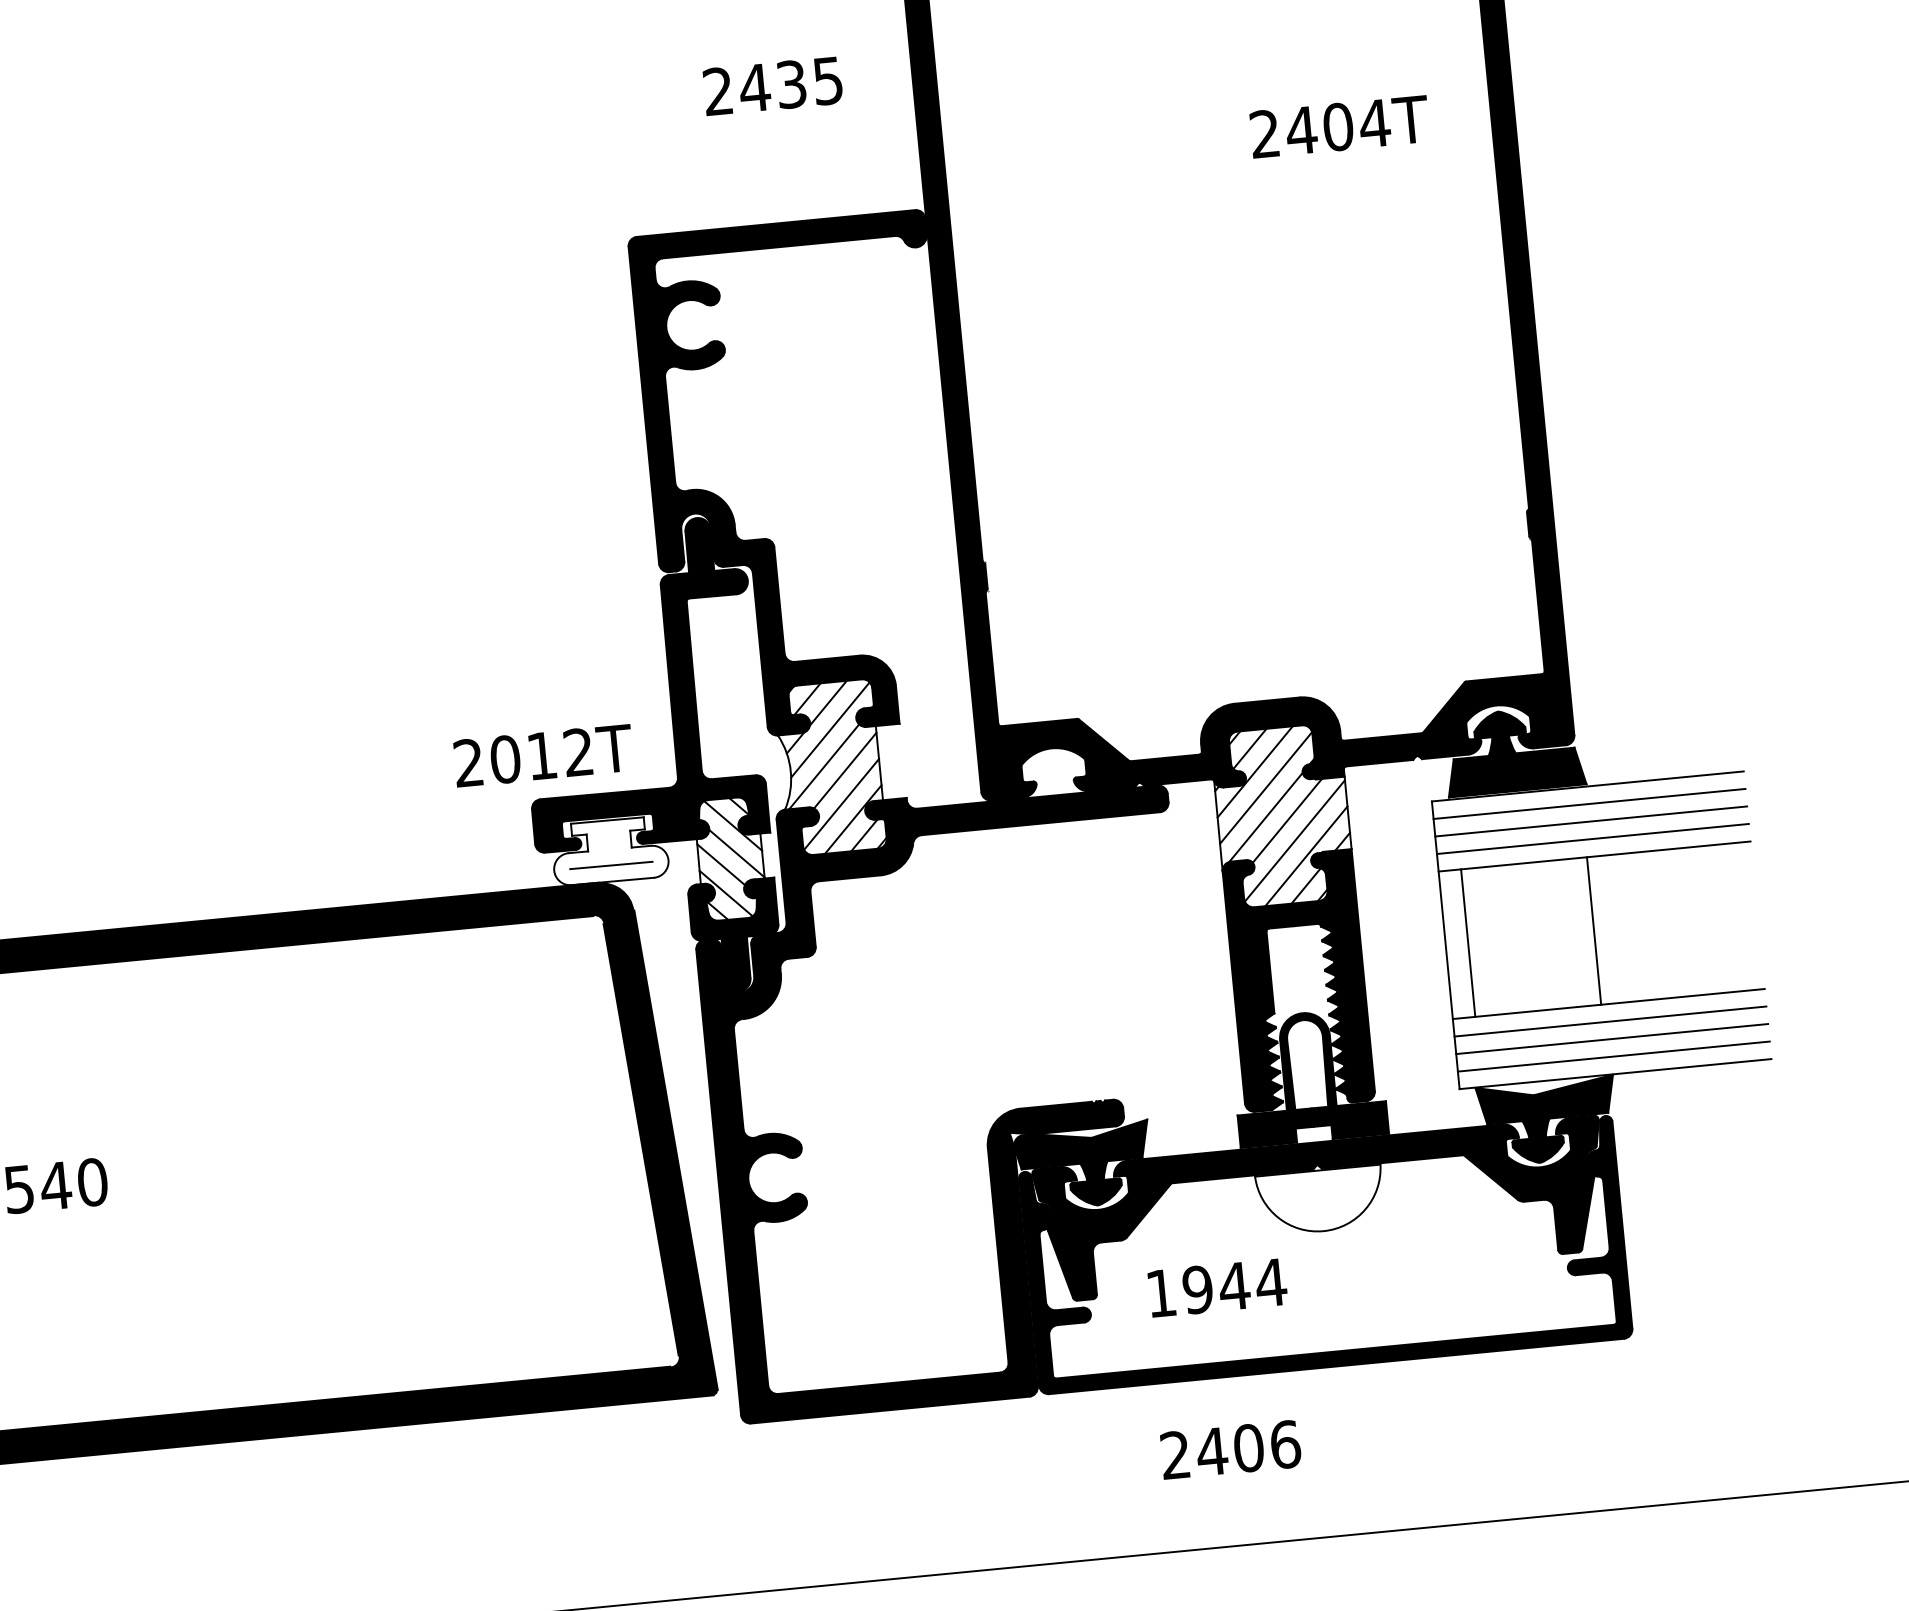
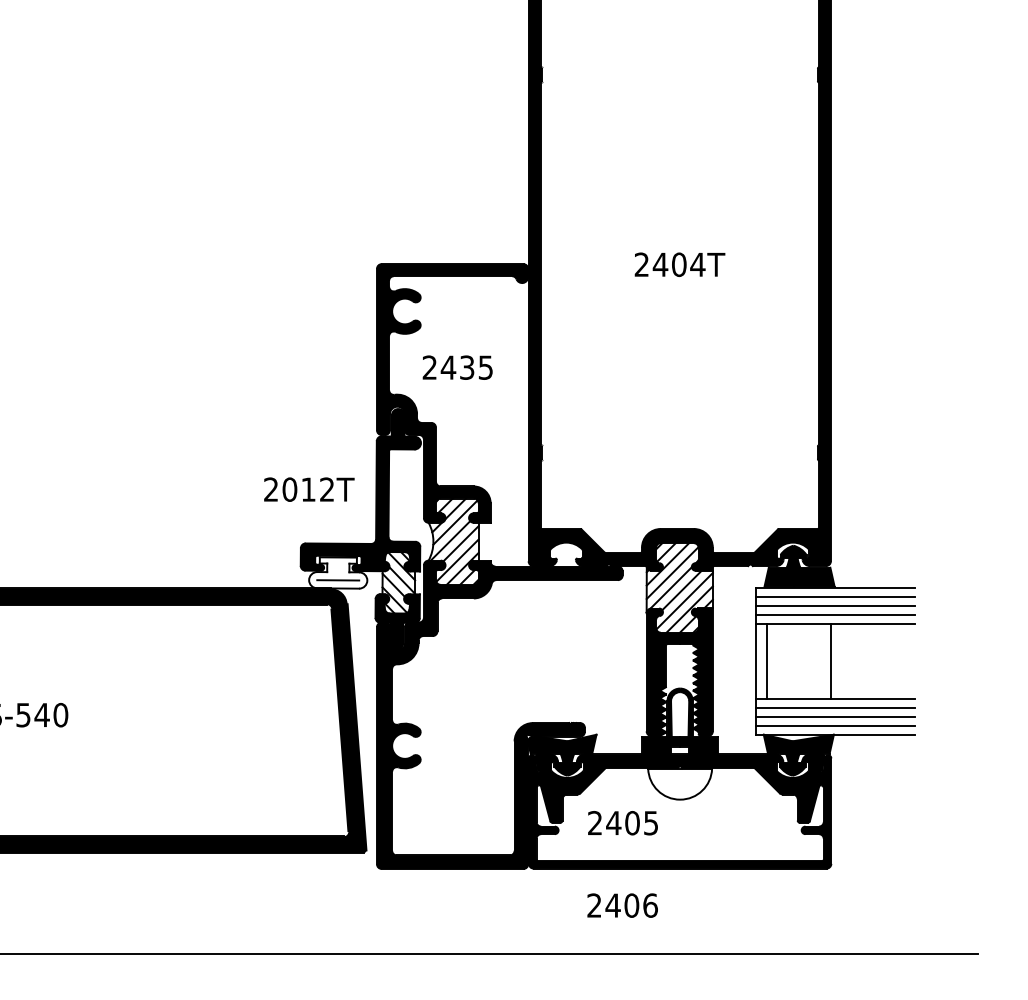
text: (772, 85) -> (457, 367), moved
text: (1338, 126) -> (679, 264), moved
text: (543, 755) -> (309, 489), moved
text: (1216, 1288) -> (623, 823), 1944 -> 2405

